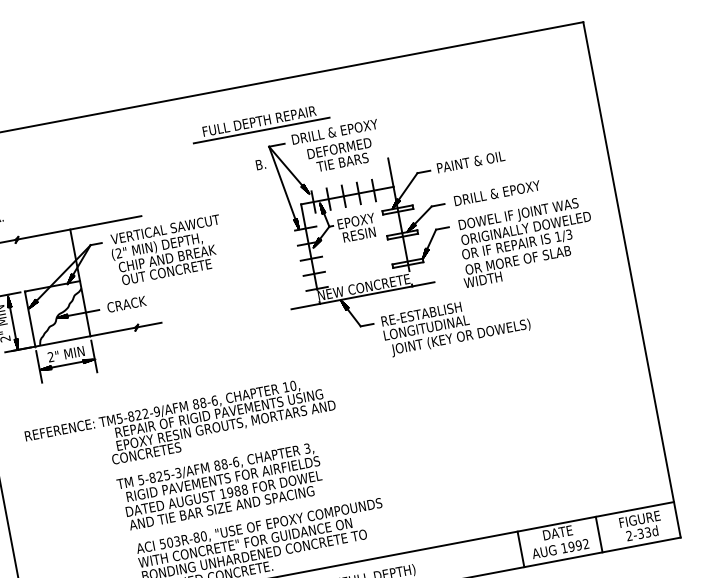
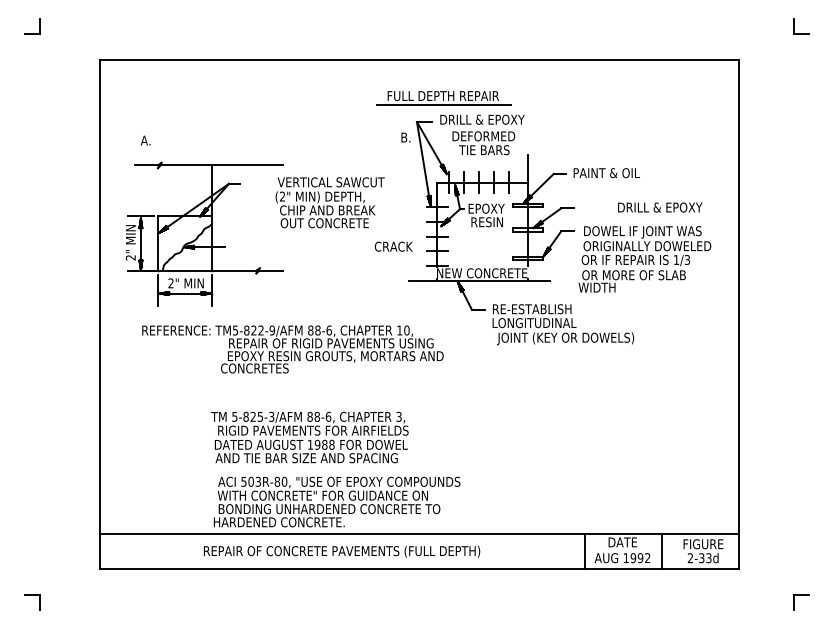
part: (260, 123) -> (443, 98), moved
text: (497, 193) -> (660, 207), moved
text: (167, 250) -> (329, 202), moved
text: (126, 304) -> (393, 246), moved
text: (181, 426) -> (292, 349), moved

